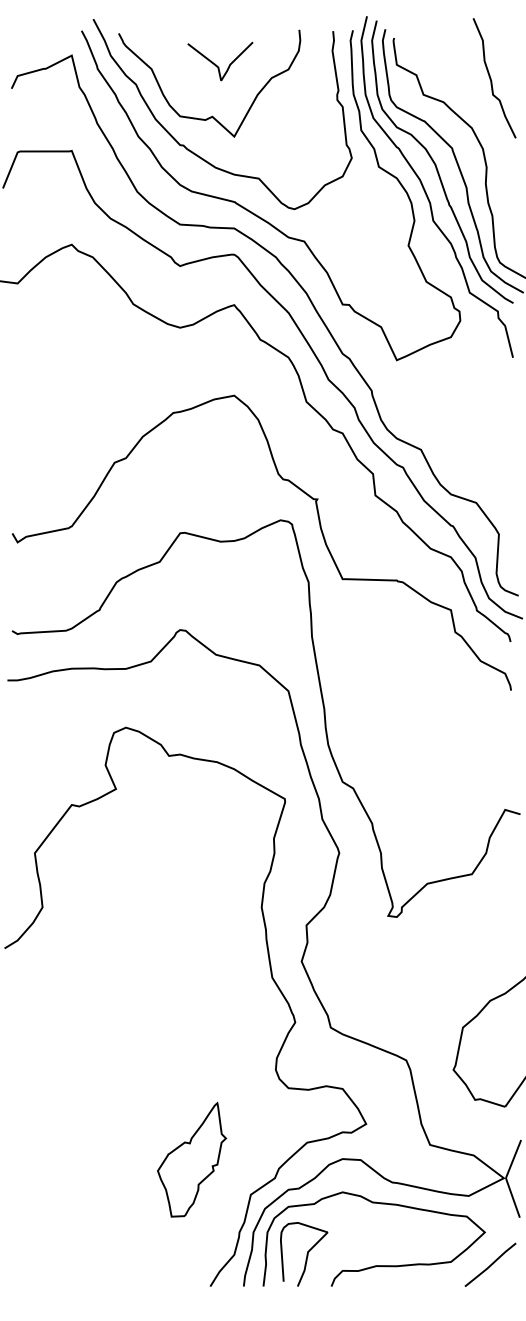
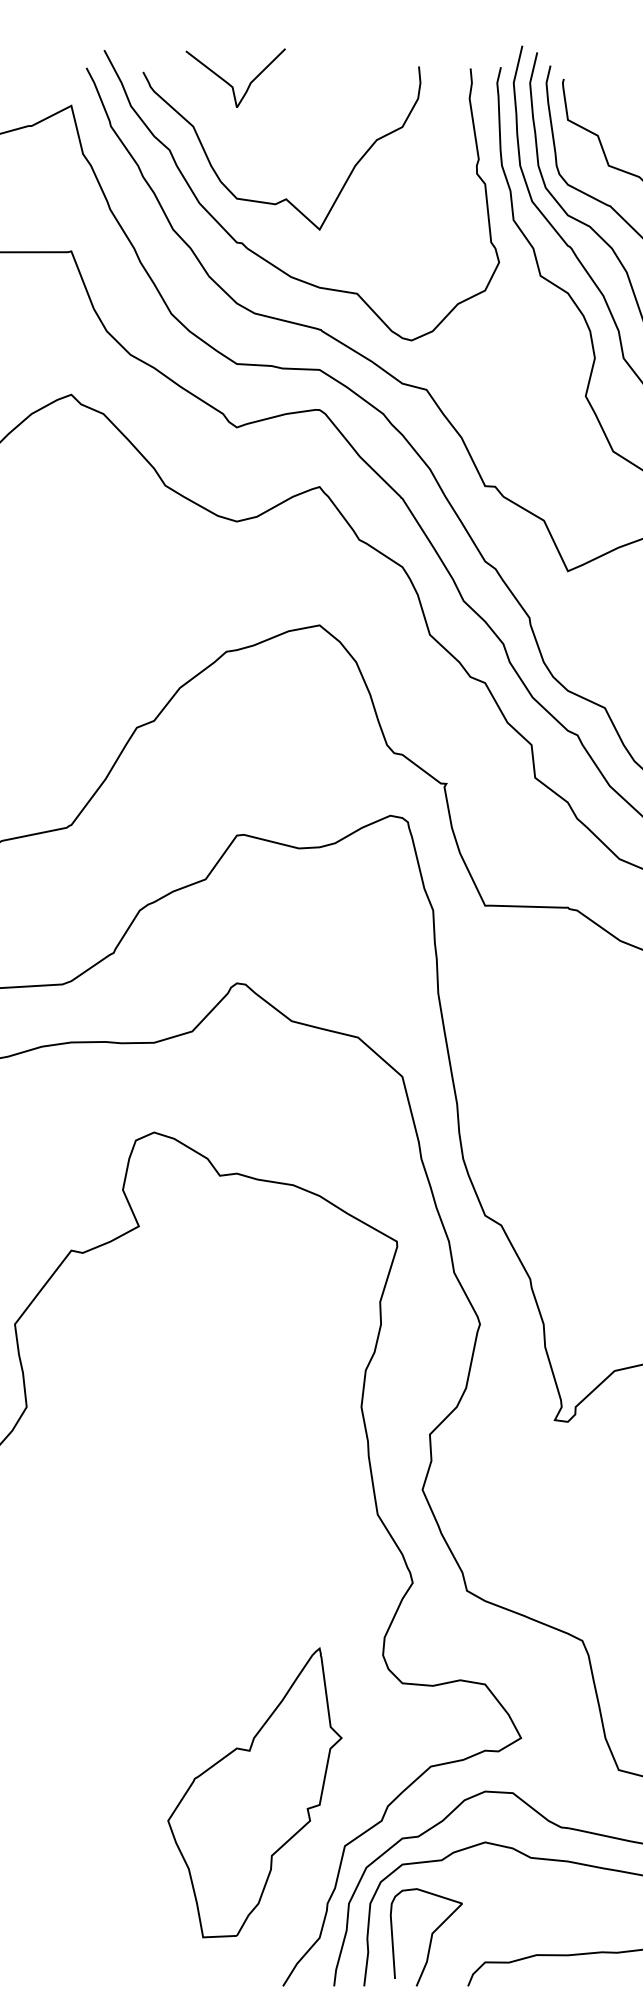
curve: (216, 64) -> (229, 82), moved
part: (191, 1159) -> (254, 1792), size x1.67

